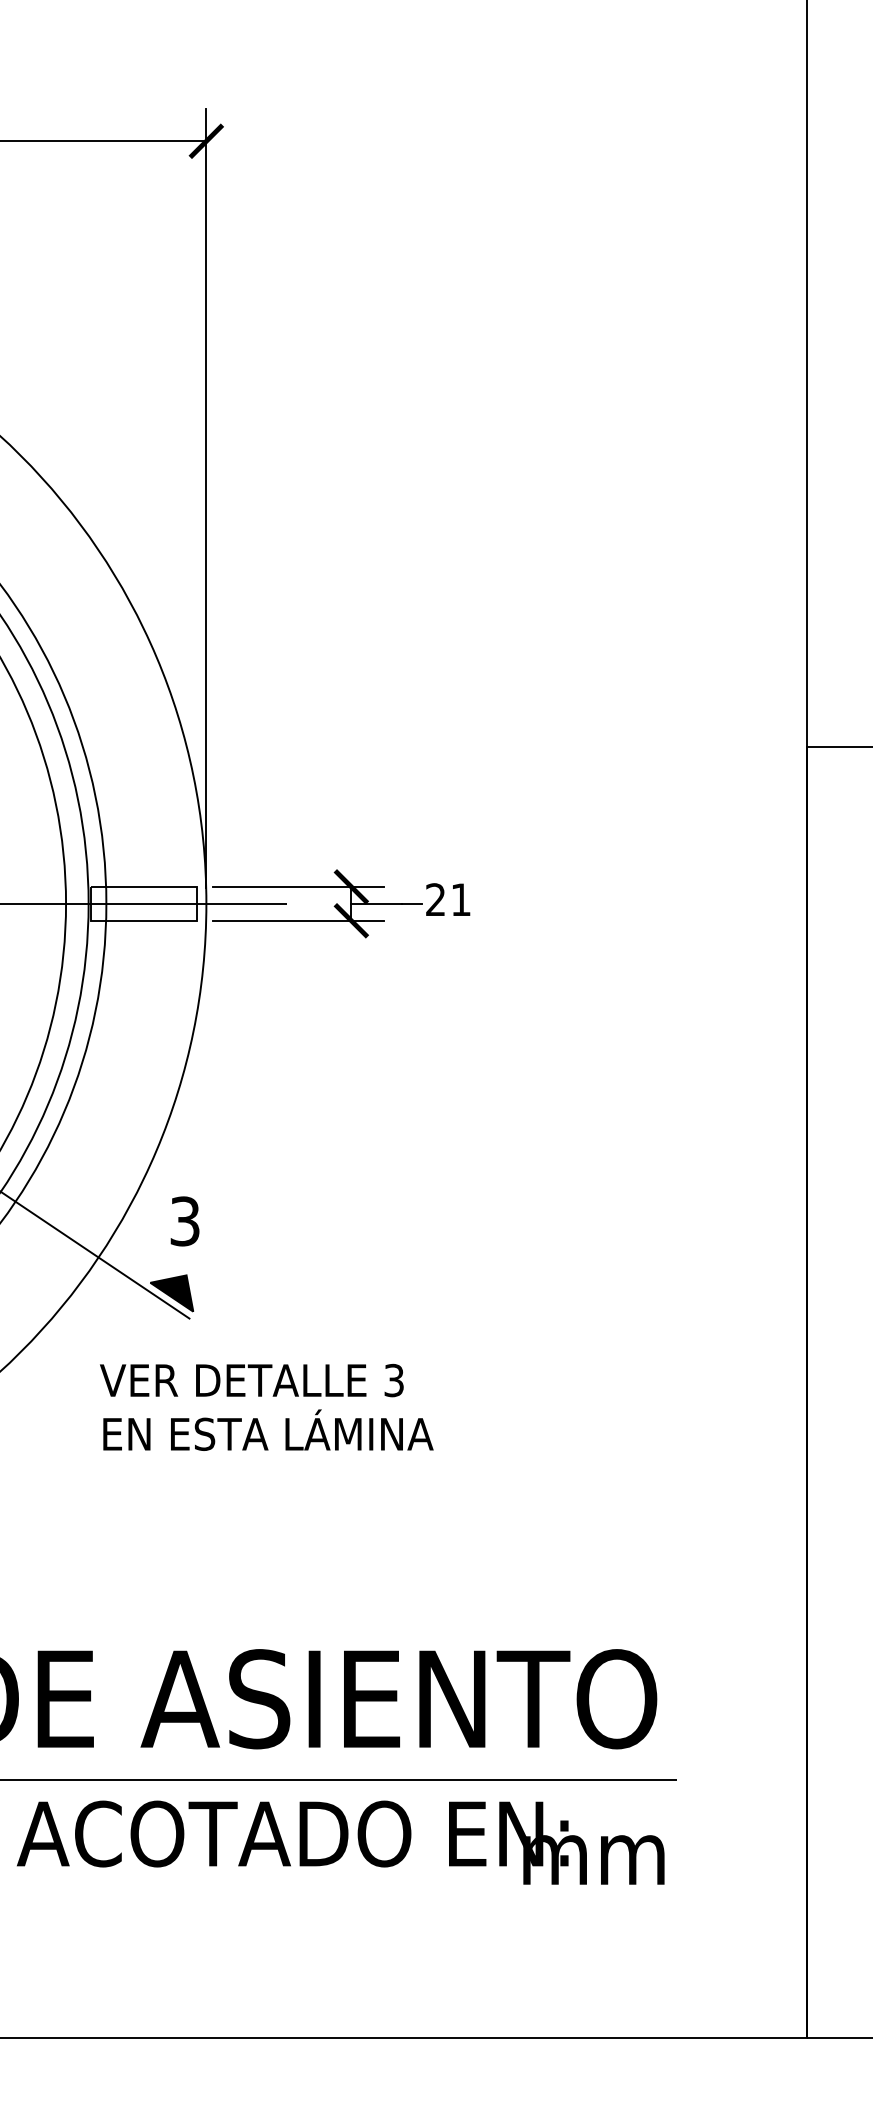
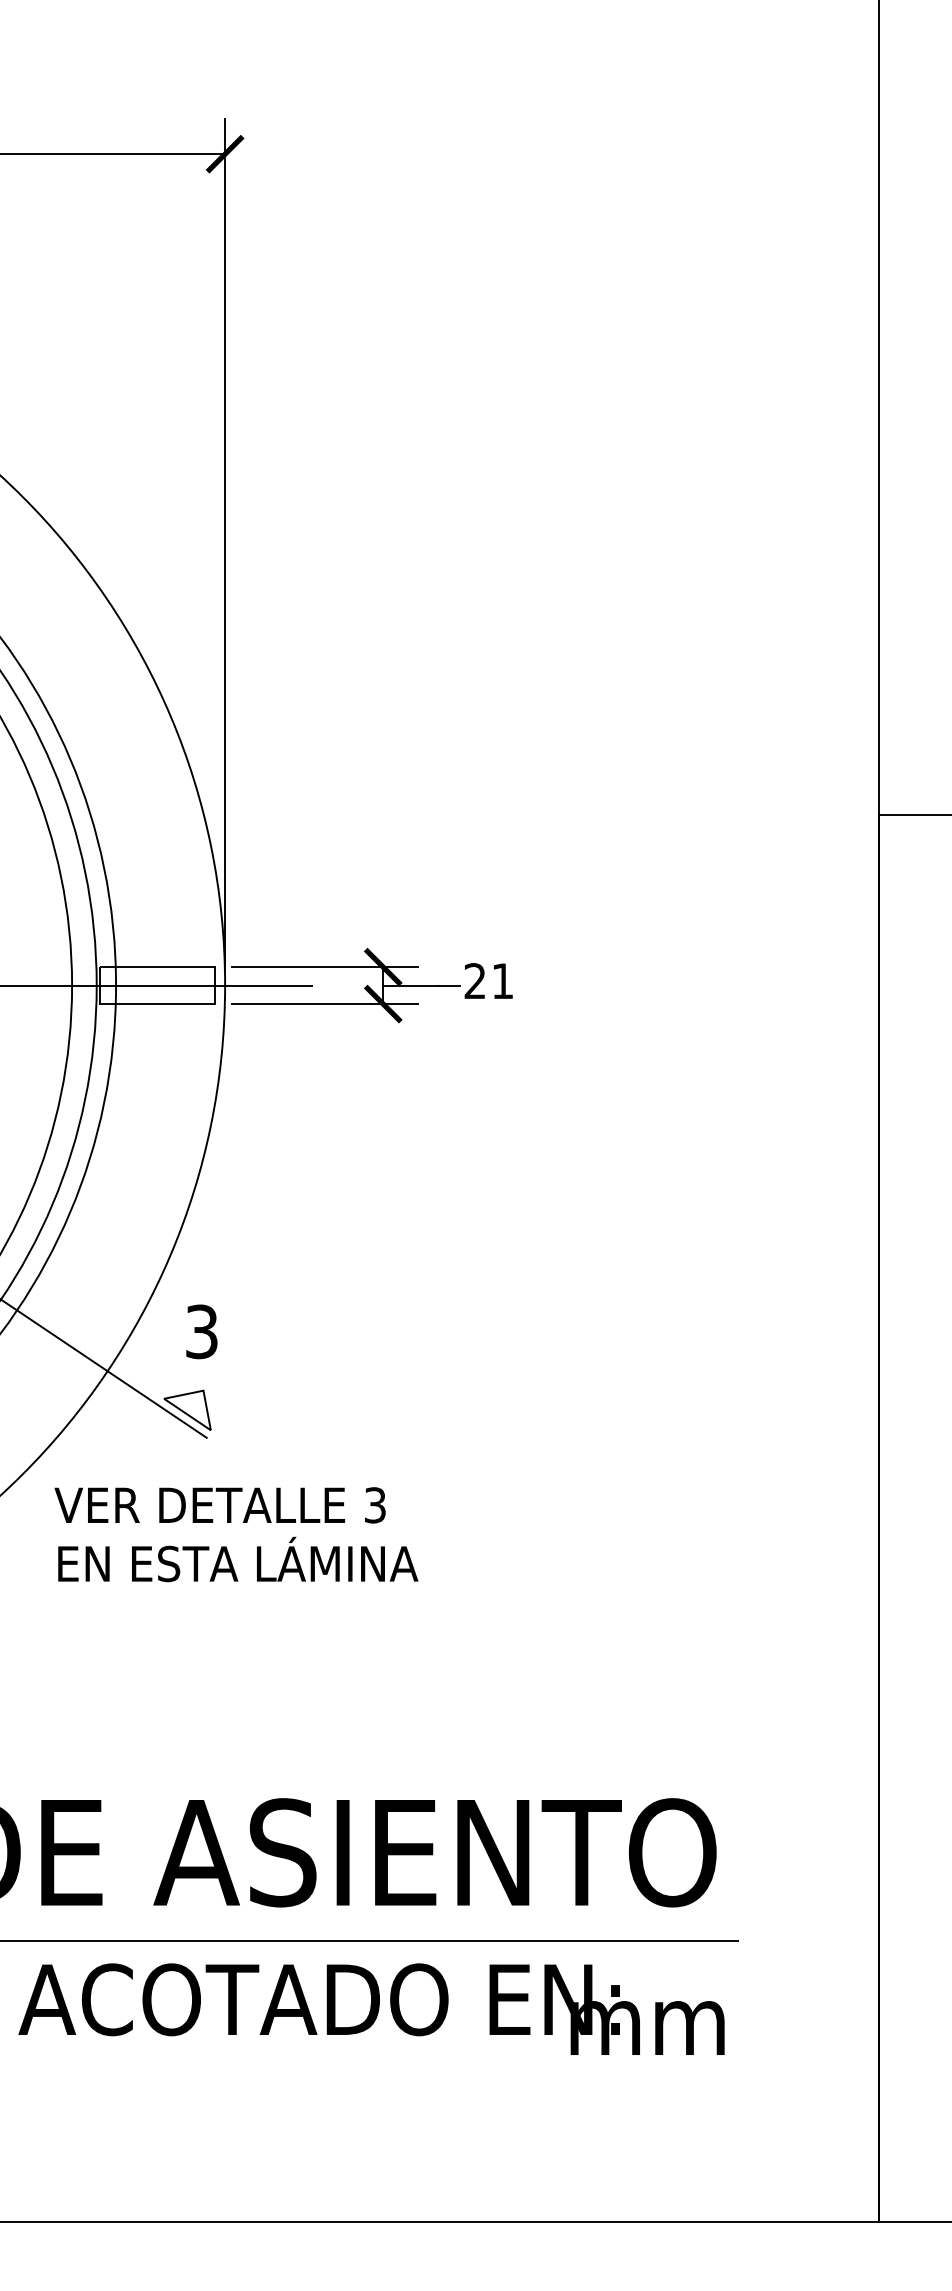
fill: (171, 1293) -> (187, 1410), removed
text: (266, 1406) -> (236, 1533), moved

